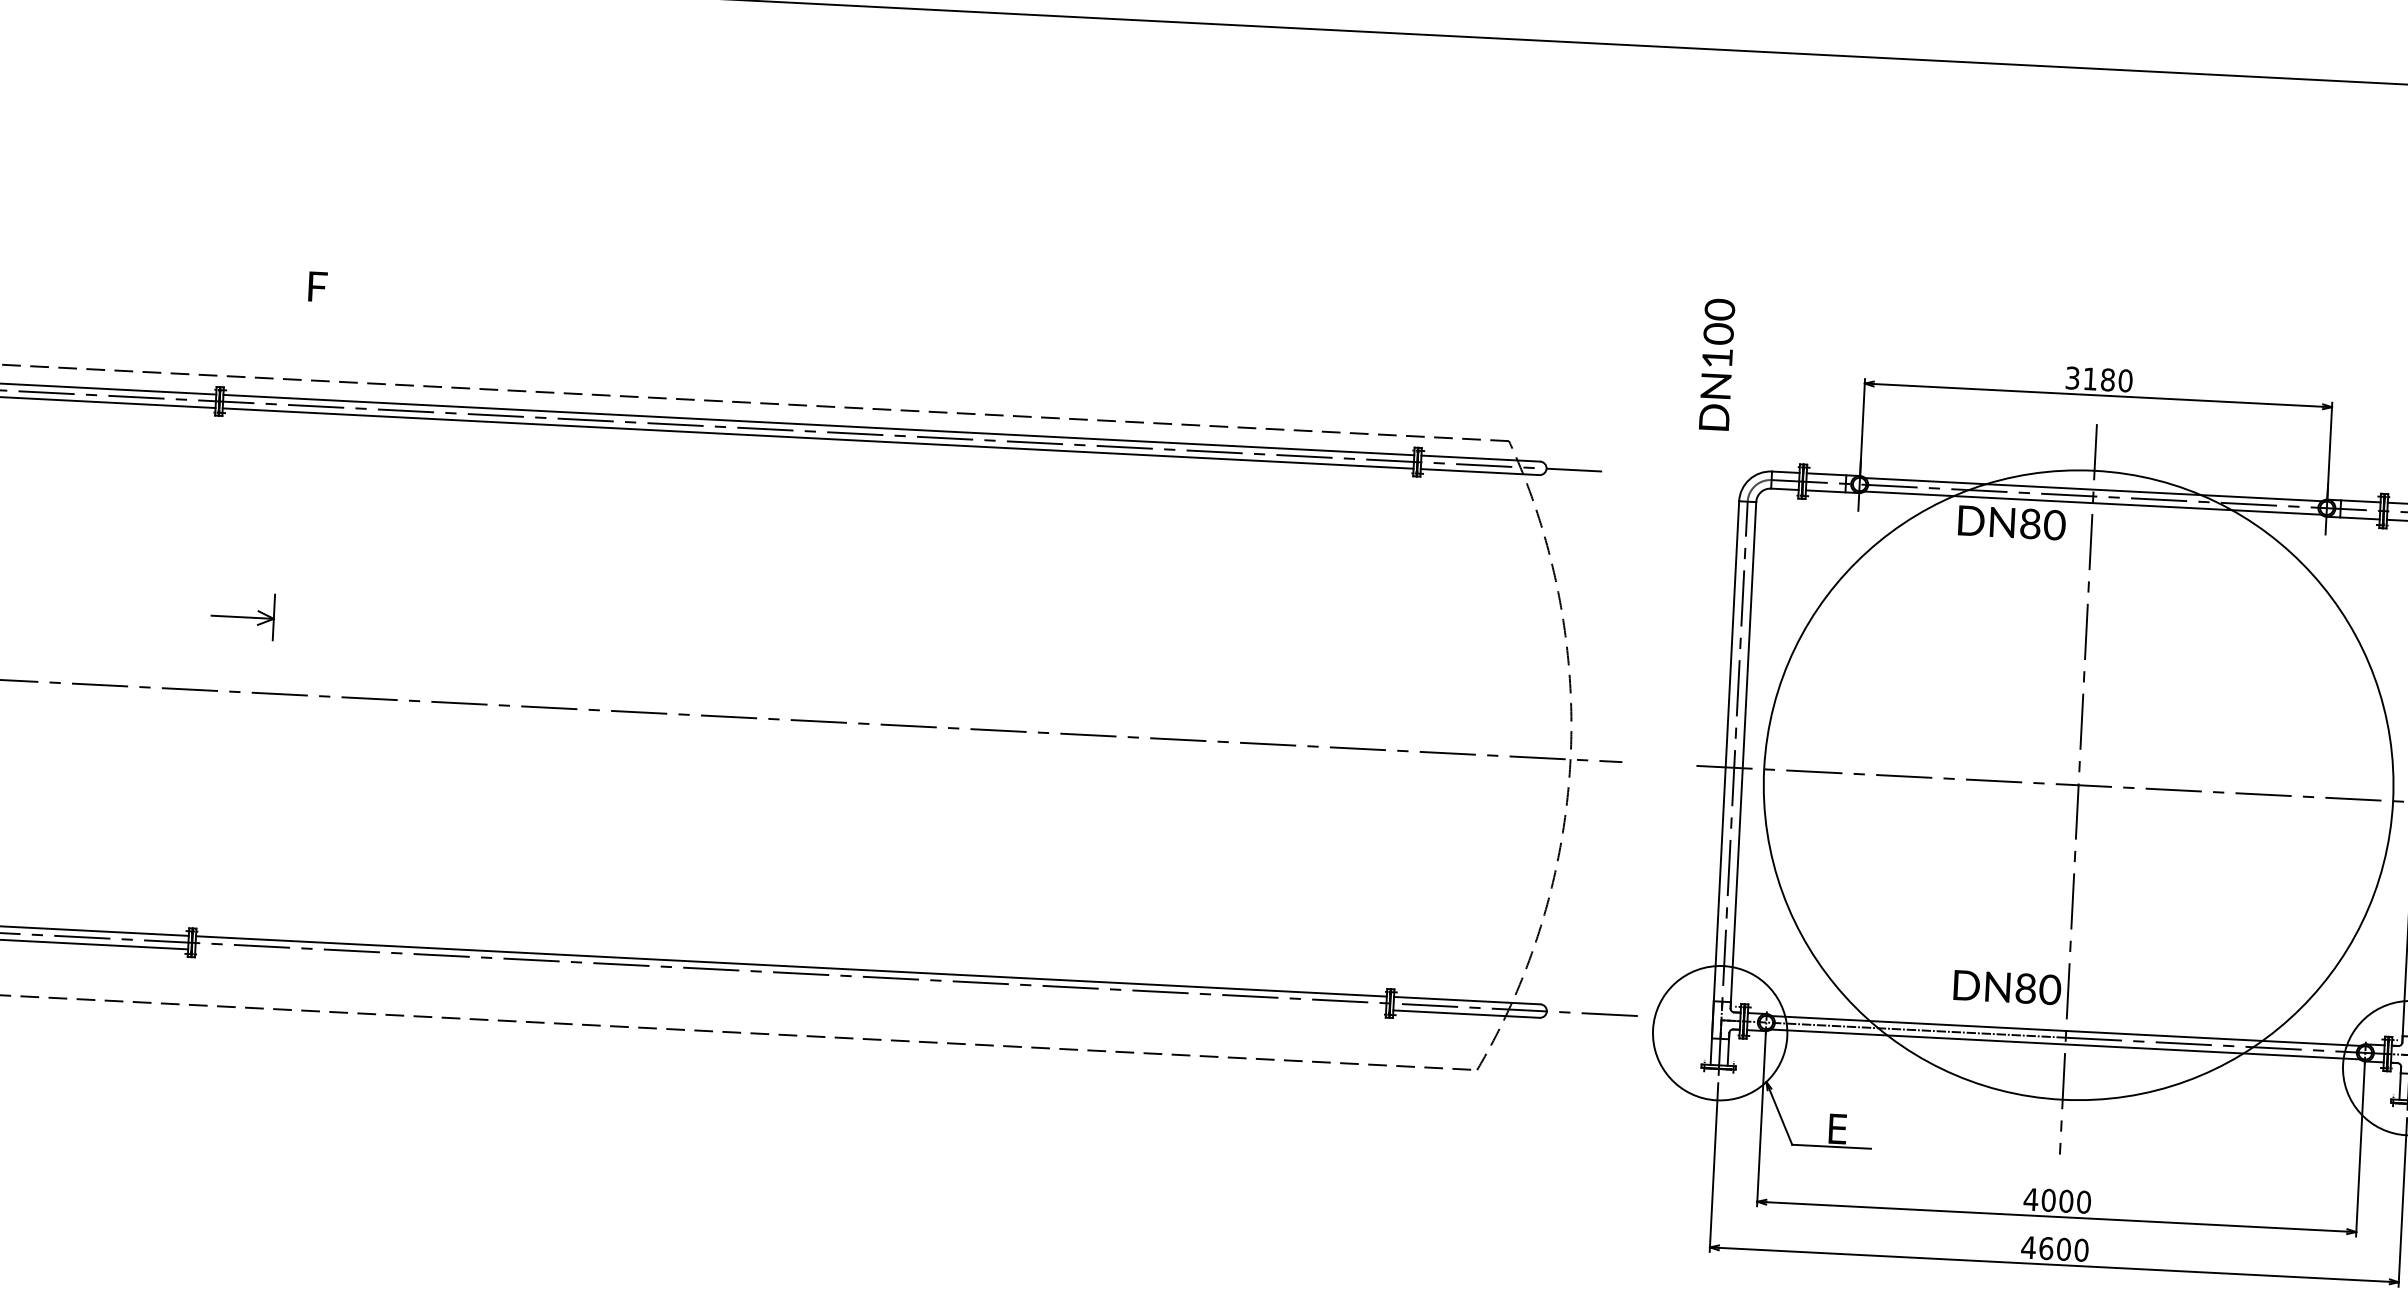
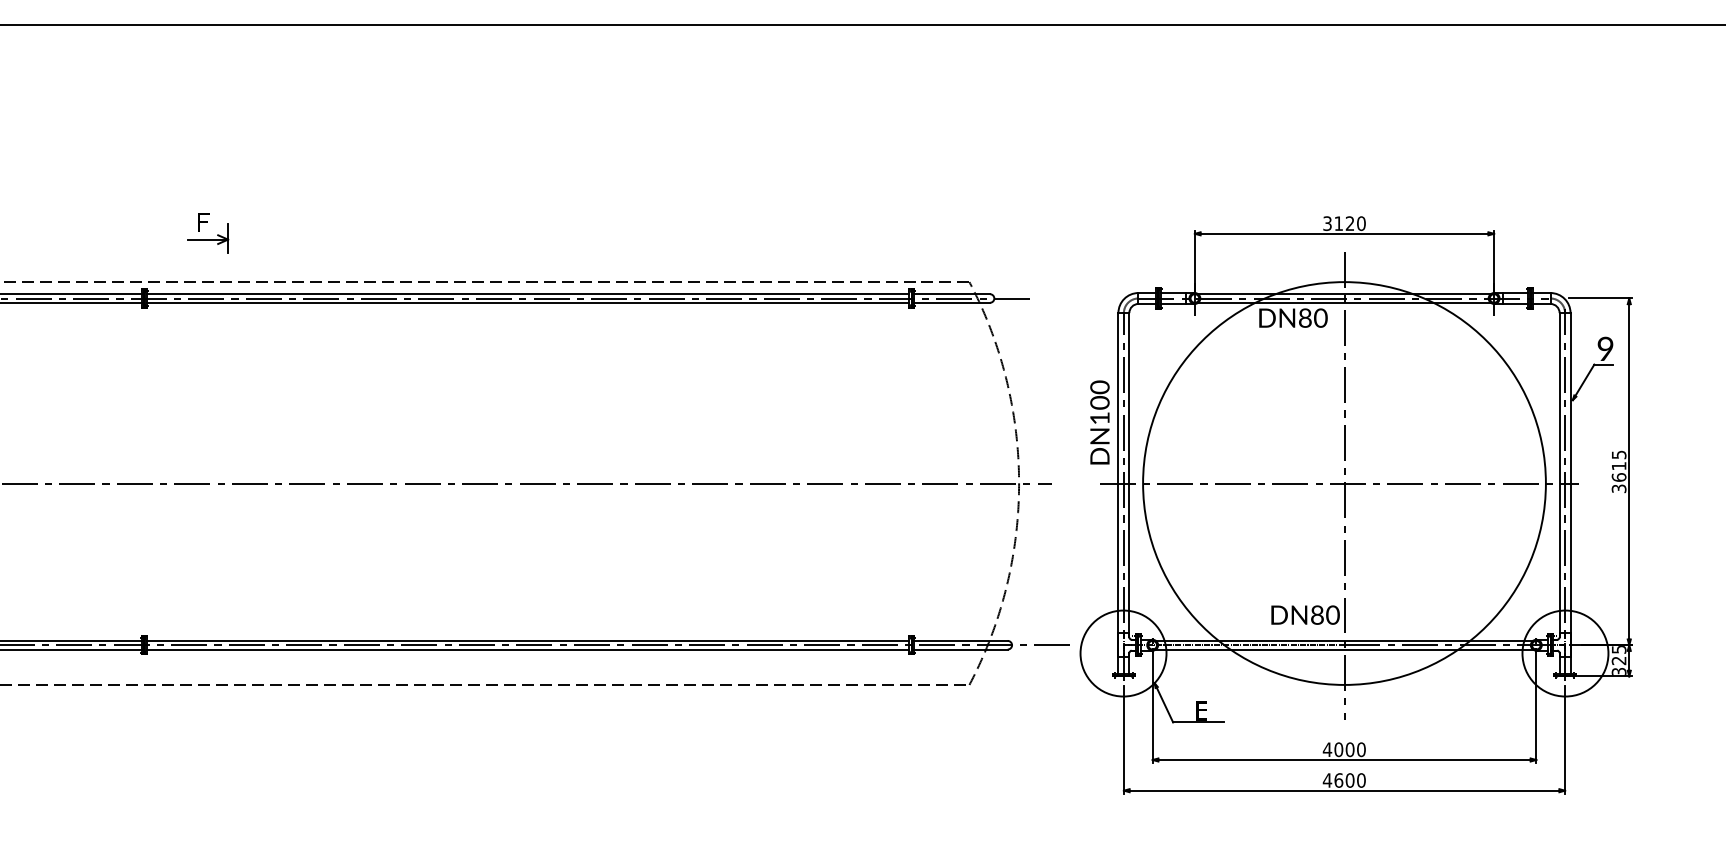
text: (1716, 364) -> (1099, 422), moved
text: (2107, 379) -> (1349, 223), 3180 -> 3120
part: (243, 615) -> (208, 238), moved
line: (789, 979) -> (527, 649), added

